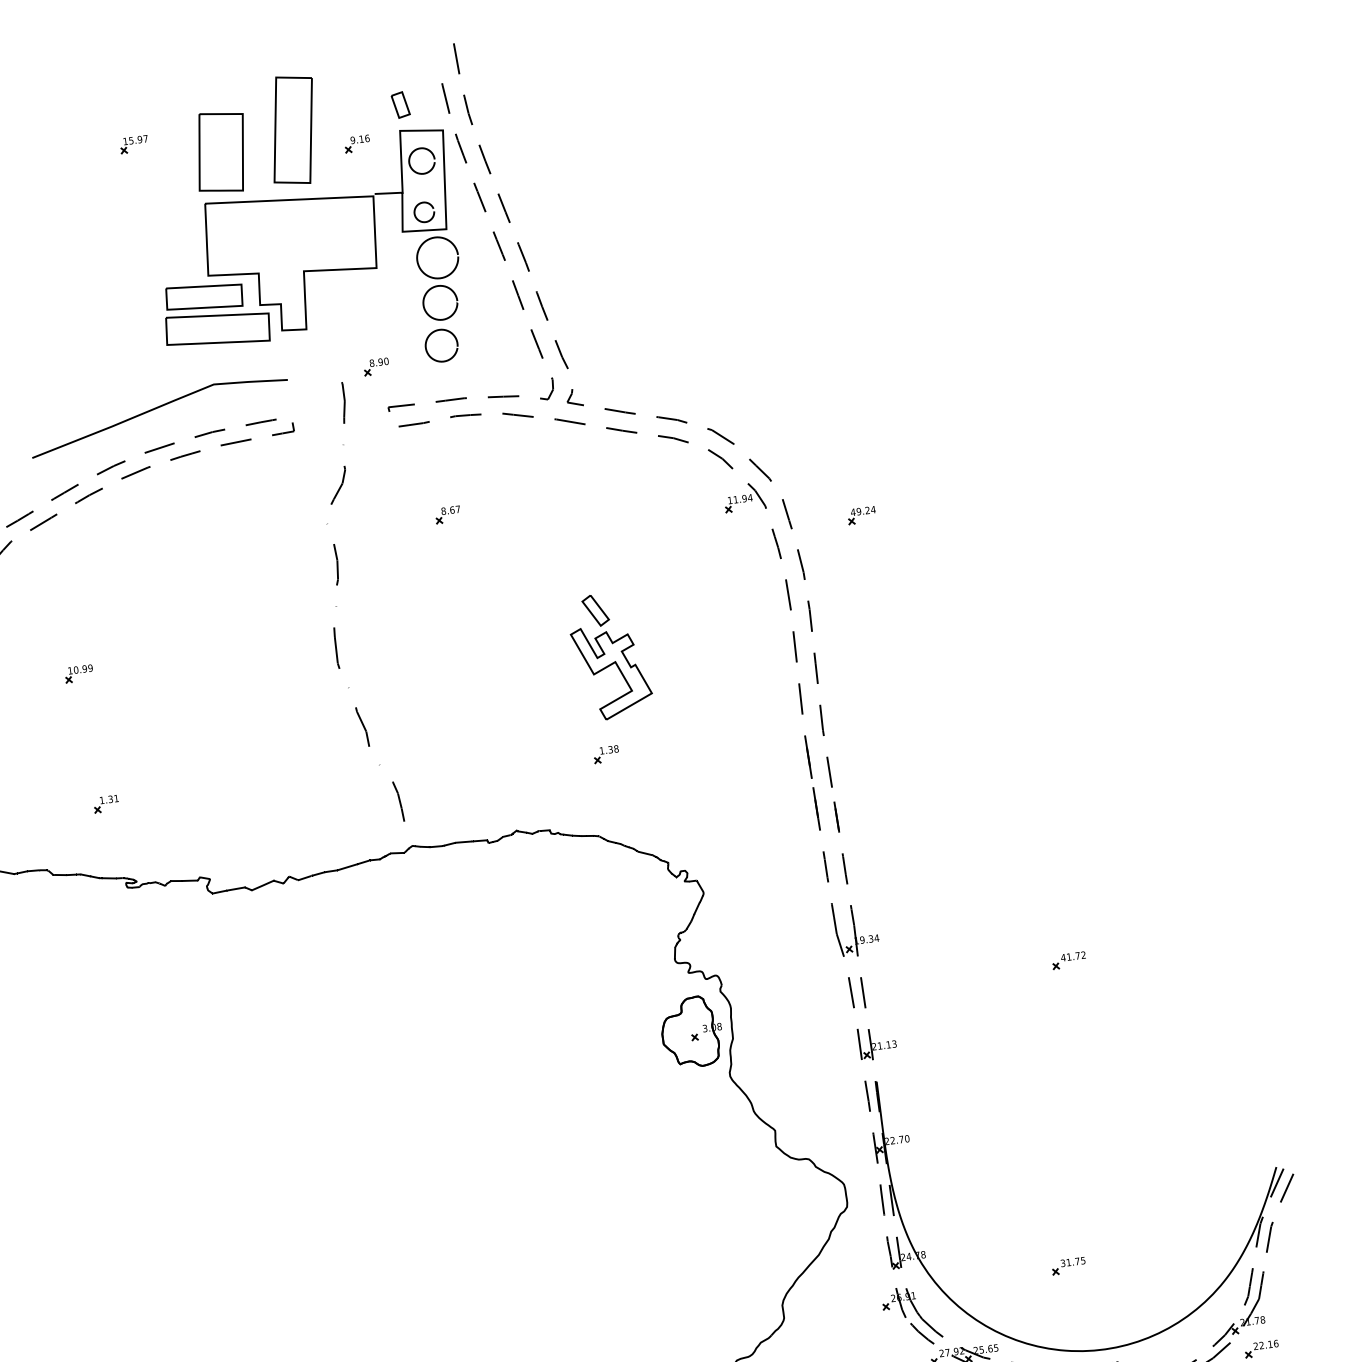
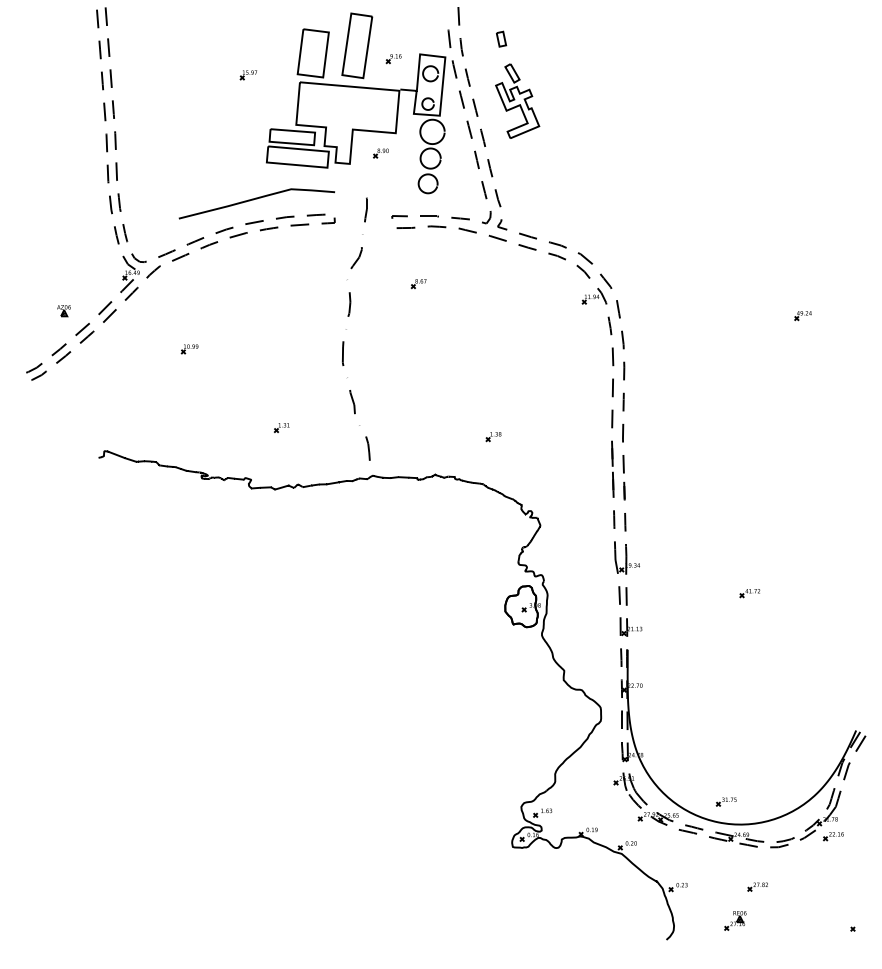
part: (400, 103) -> (501, 38), moved
part: (133, 145) -> (248, 75), moved
part: (375, 367) -> (380, 153), moved
part: (860, 516) -> (802, 316), moved
part: (610, 654) -> (517, 100), moved
part: (105, 803) -> (281, 427), moved
part: (1066, 1265) -> (725, 801), moved

